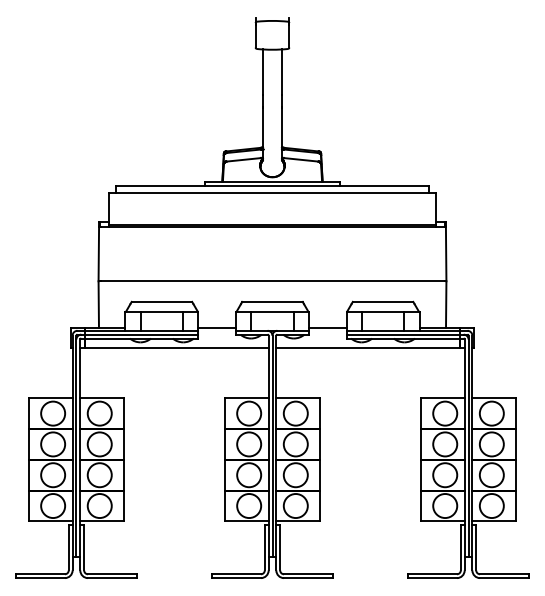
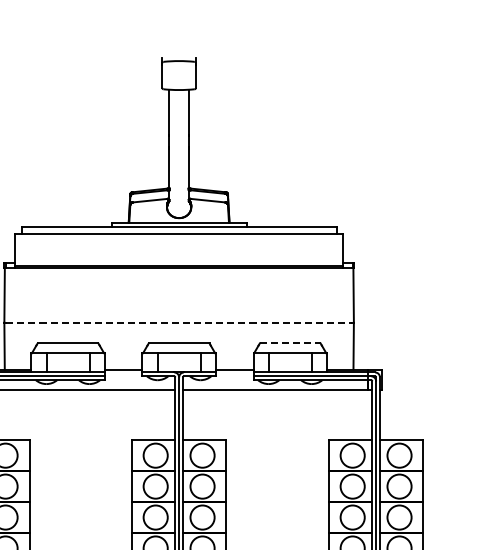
line: (272, 281) -> (179, 322), solid -> dashed
line: (383, 301) -> (290, 343), solid -> dashed

